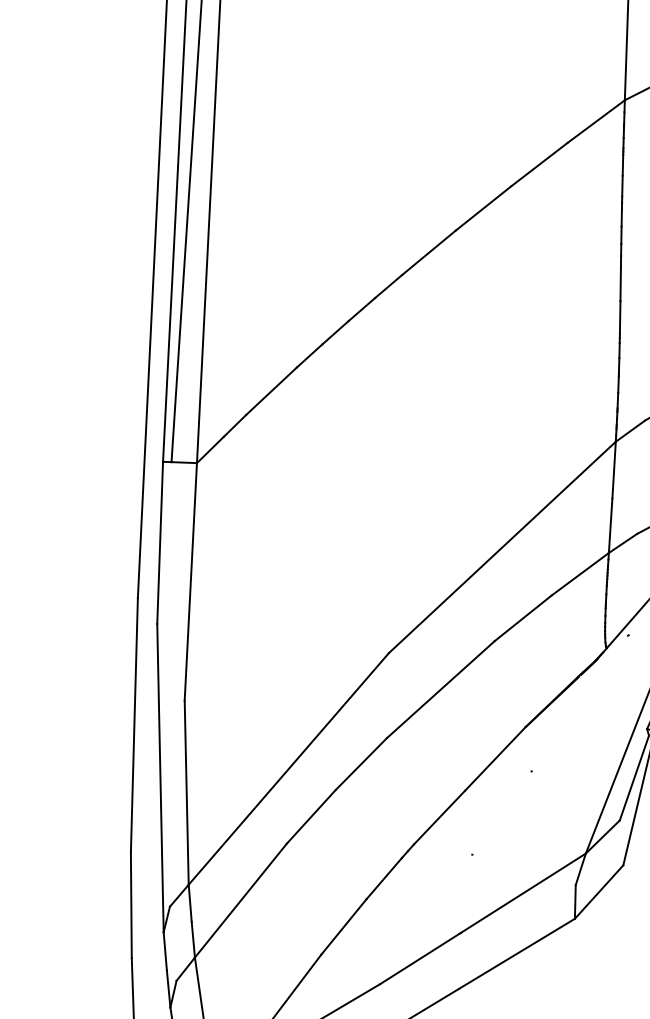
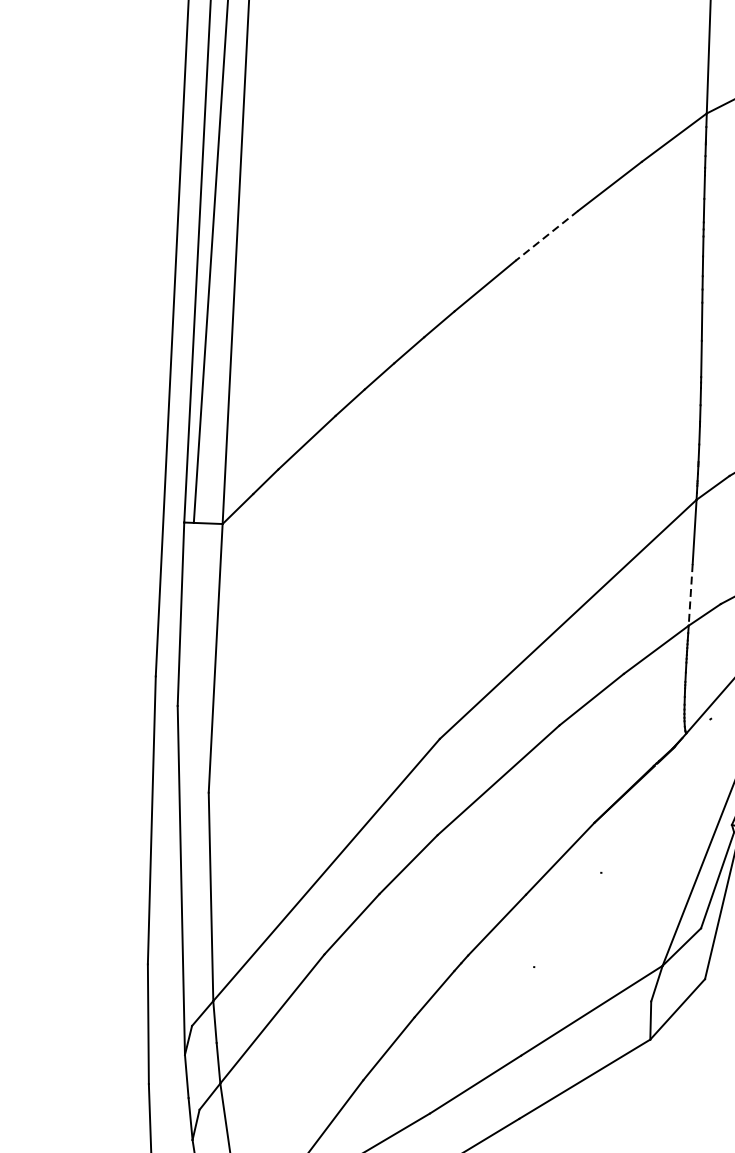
line: (483, 208) -> (546, 235), solid -> dashed
line: (610, 526) -> (690, 595), solid -> dashed

